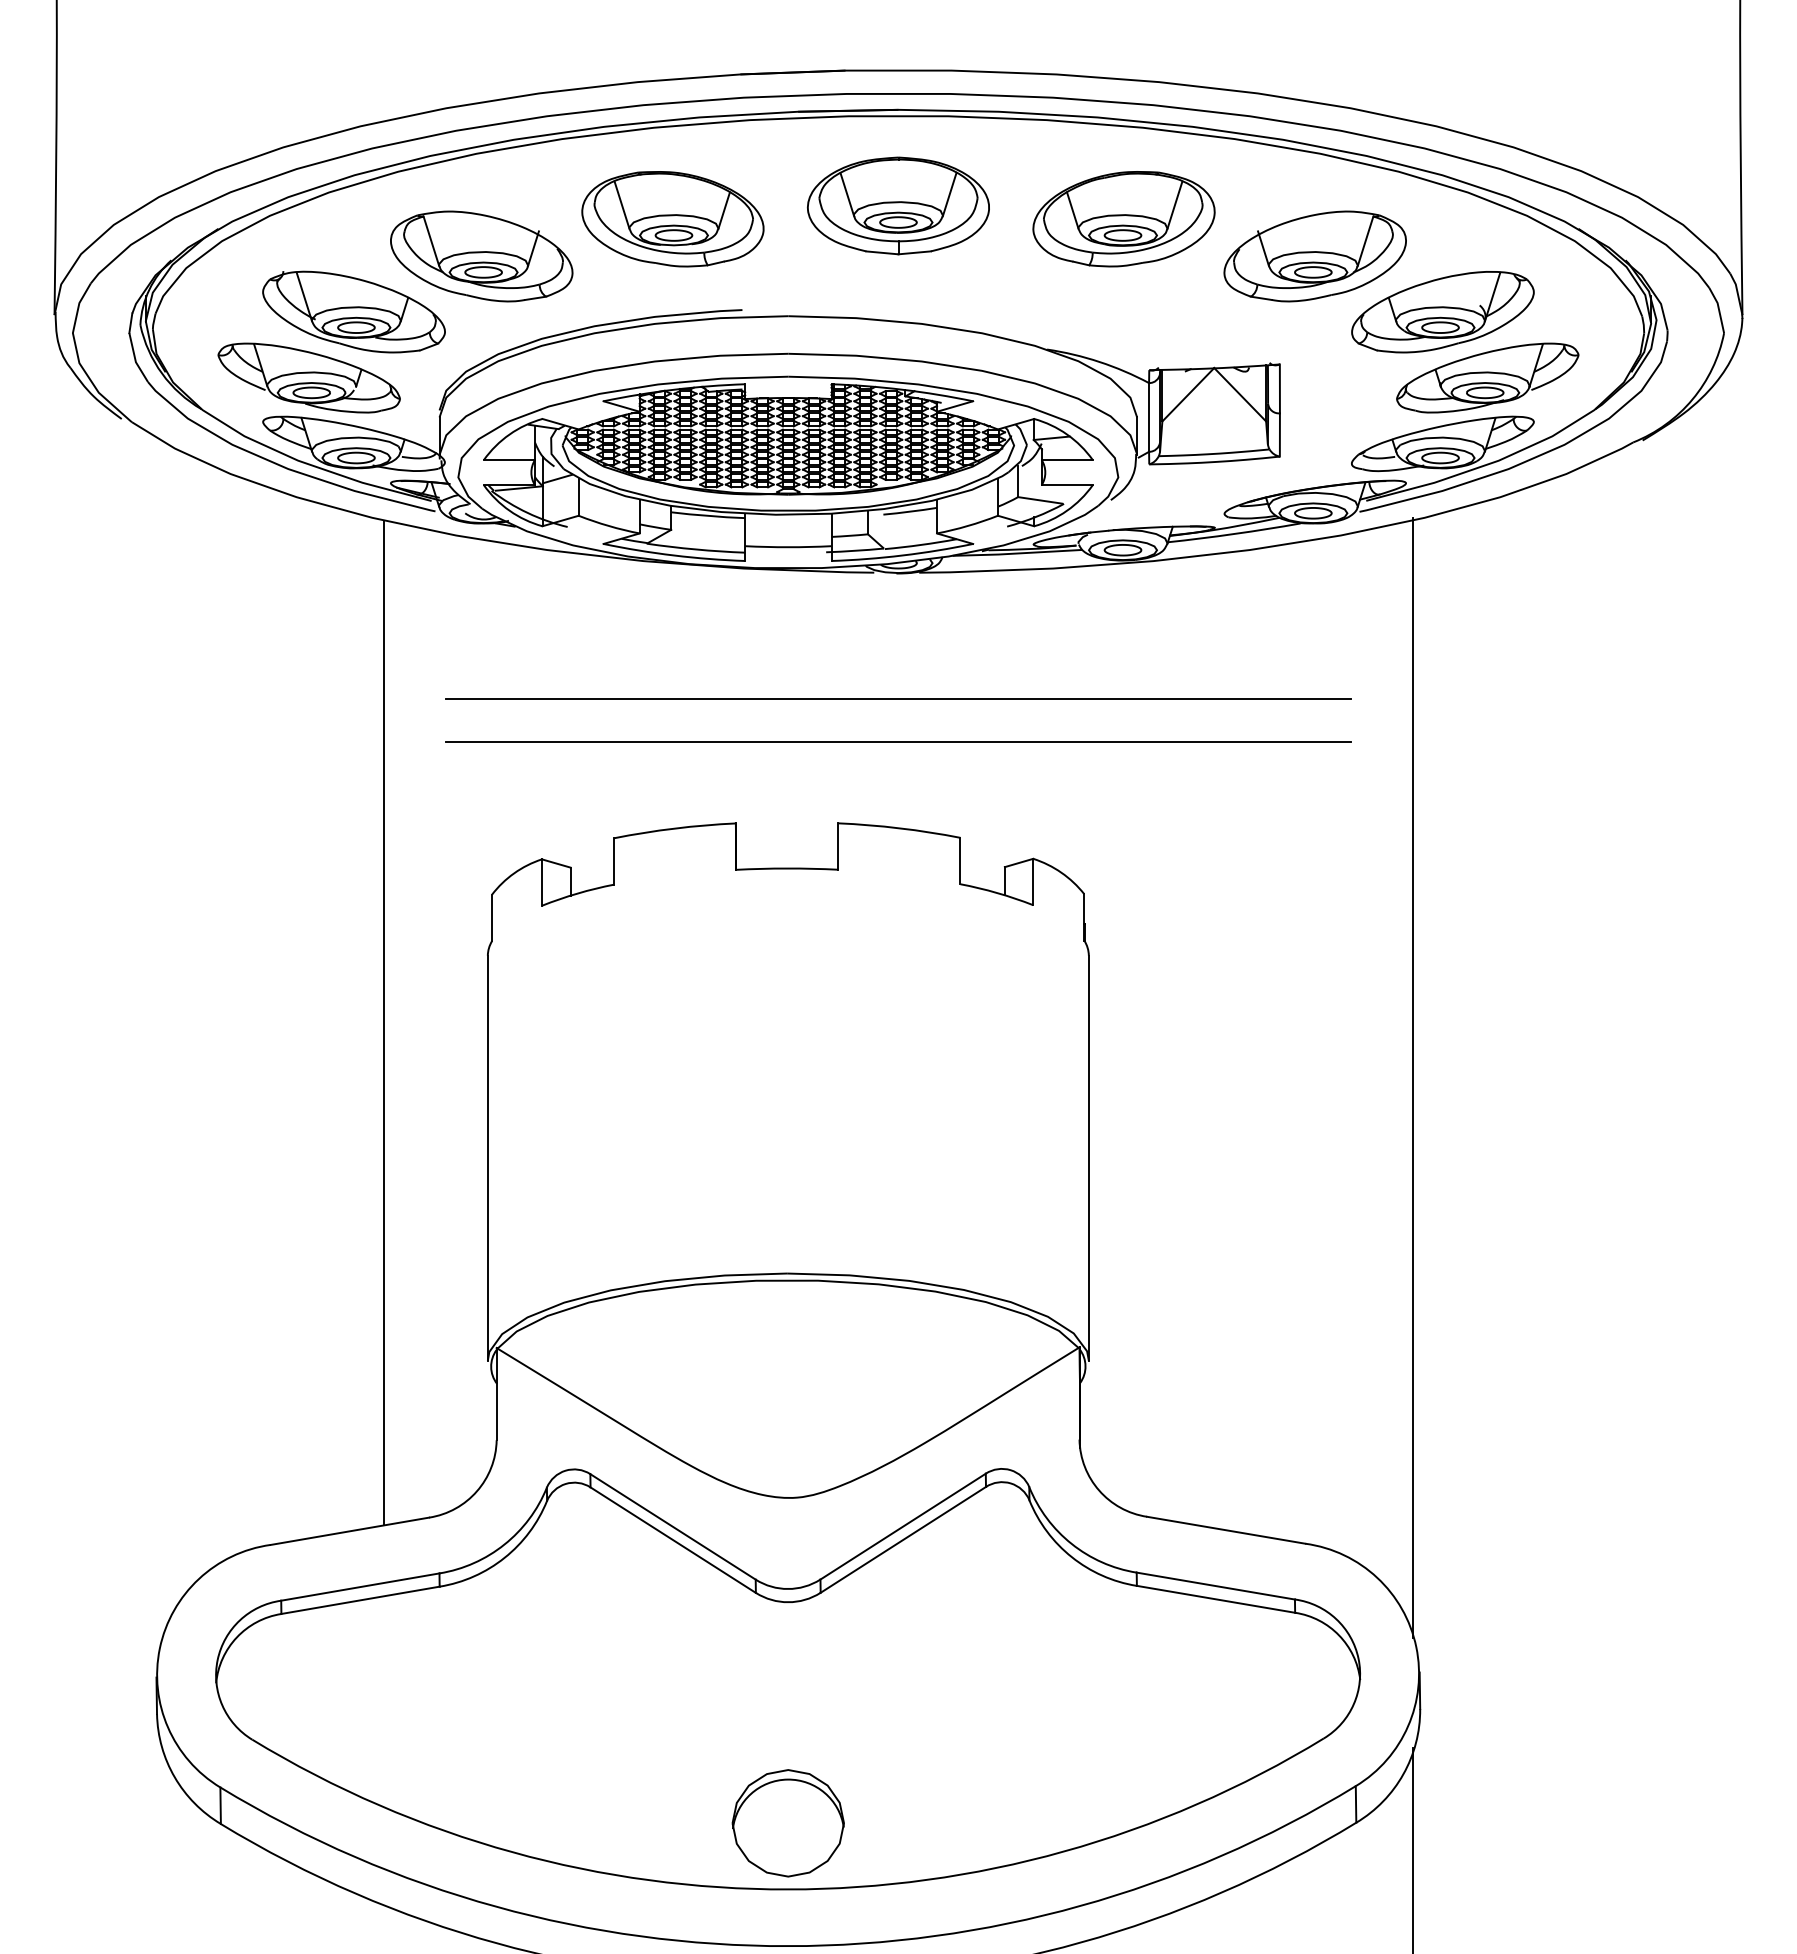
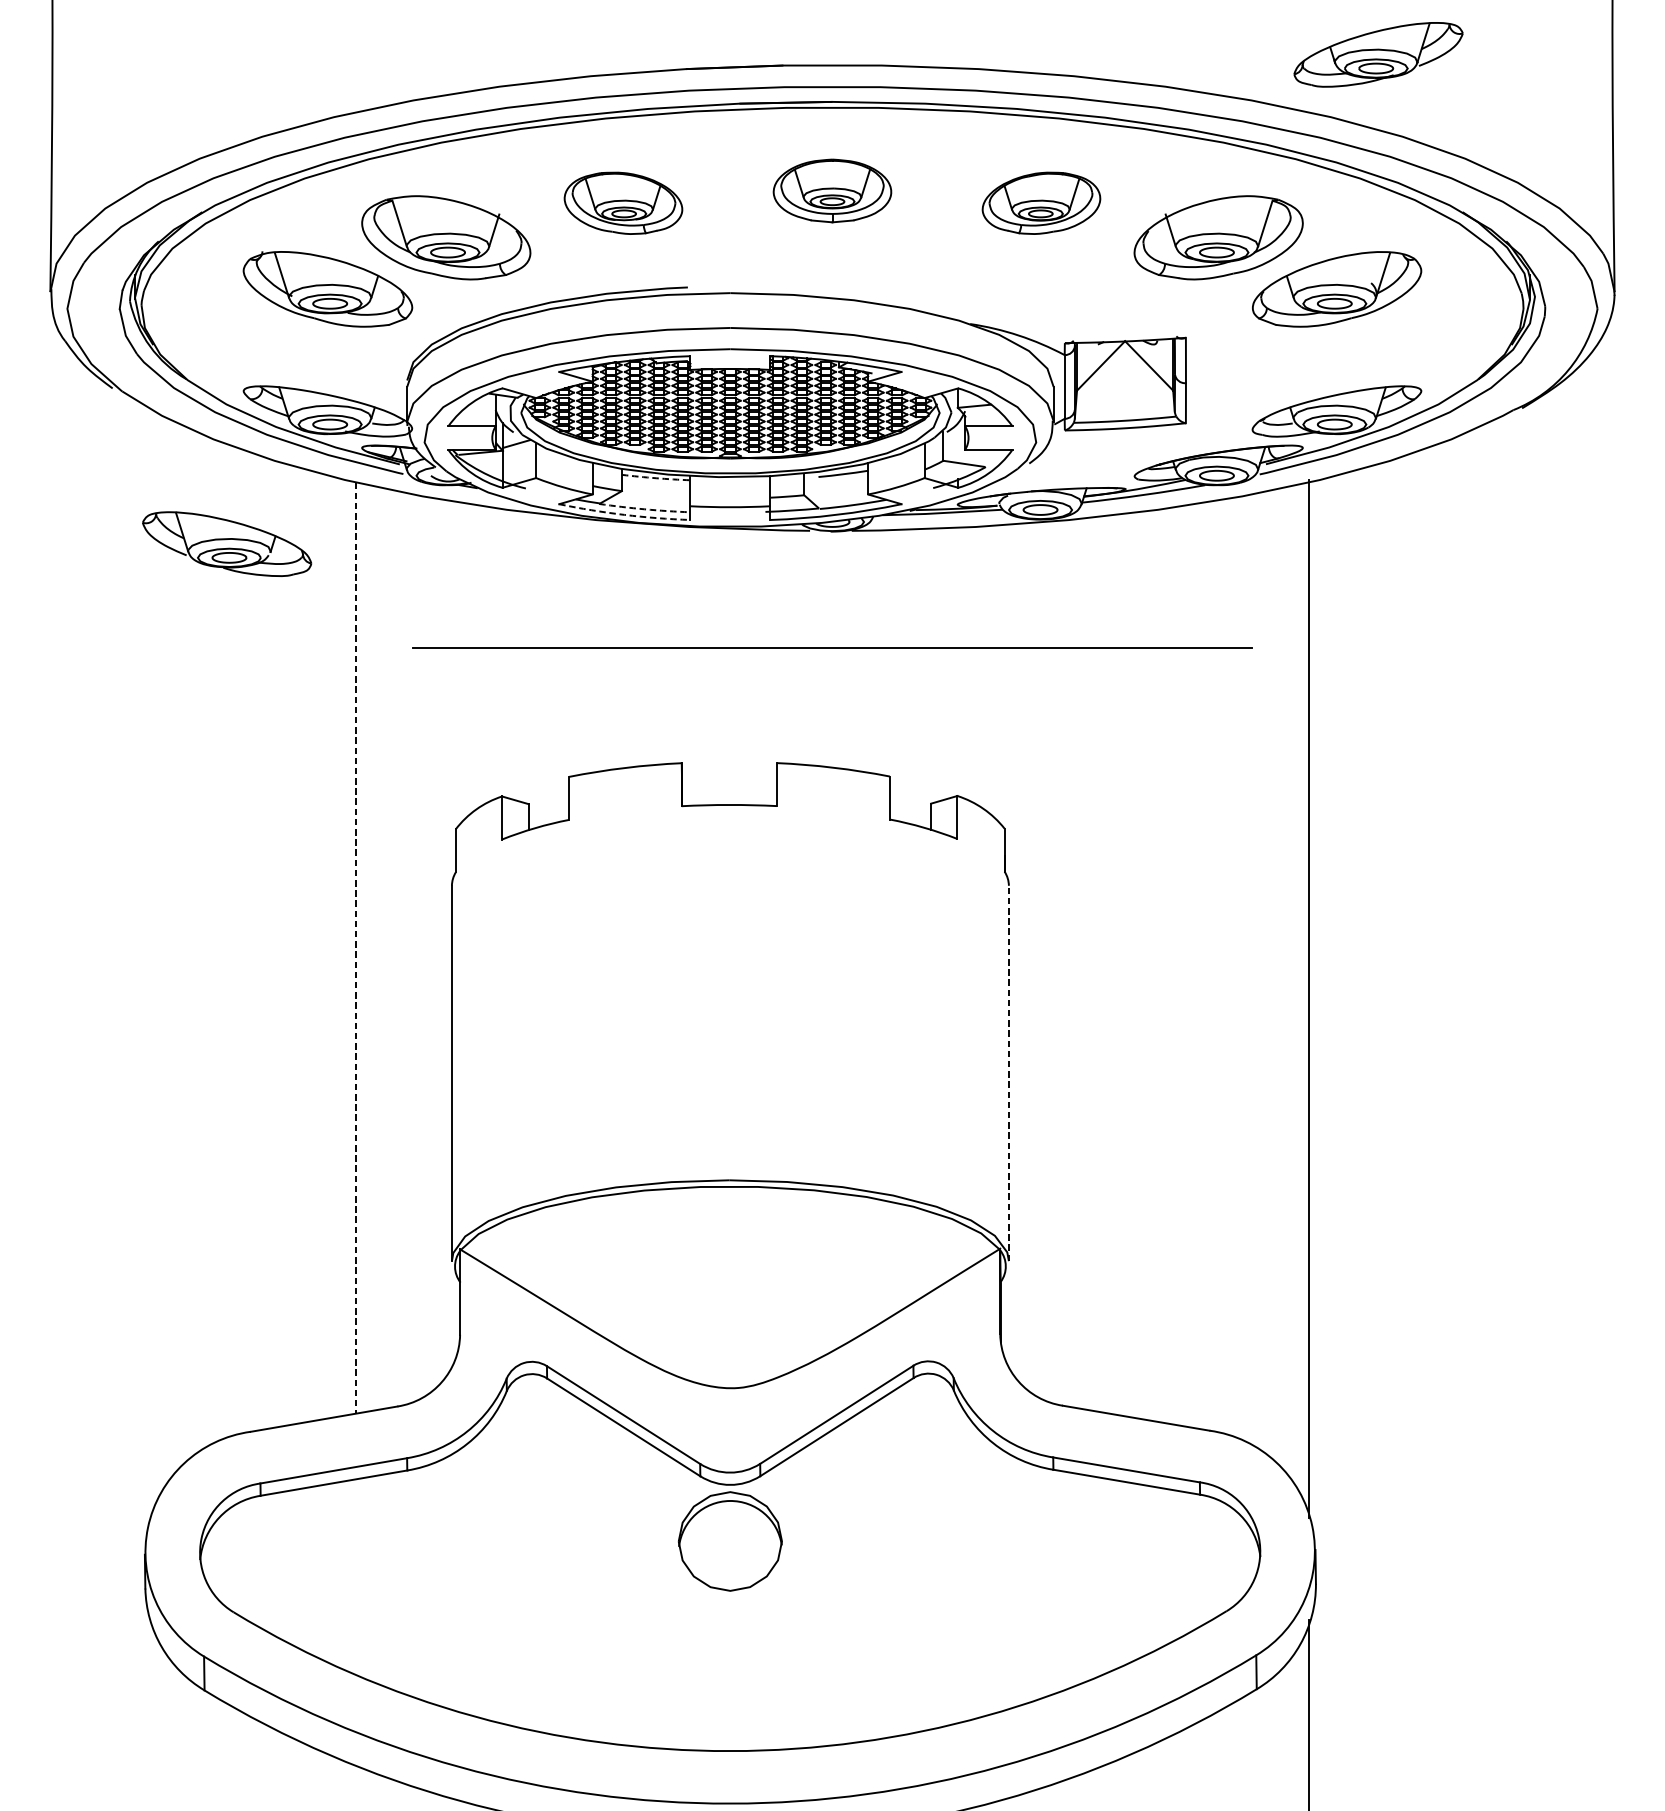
part: (898, 205) -> (832, 190), size x0.7
part: (672, 219) -> (623, 203), size x0.7
part: (1123, 219) -> (1041, 203), size x0.7
part: (308, 377) -> (226, 543), moved
part: (1487, 377) -> (1378, 54), moved
arc: (708, 515) -> (656, 477), solid -> dashed
arc: (695, 549) -> (644, 509), solid -> dashed
arc: (674, 555) -> (624, 514), solid -> dashed
line: (898, 741) -> (832, 687), removed
line: (384, 1023) -> (356, 948), solid -> dashed
line: (1088, 1158) -> (1008, 1073), solid -> dashed
part: (787, 1823) -> (729, 1541), moved

